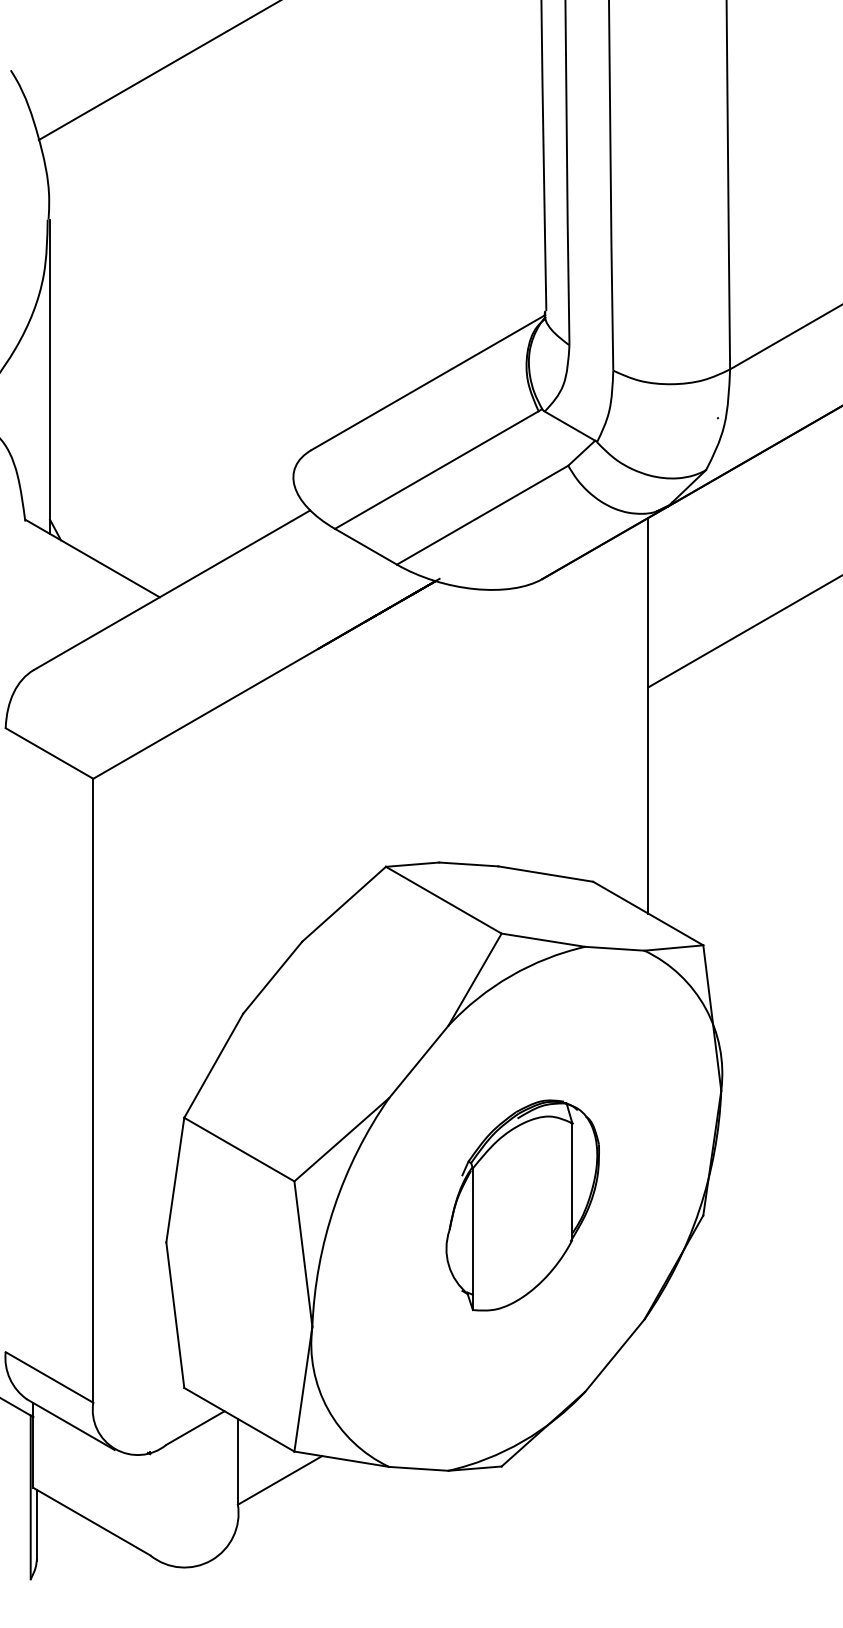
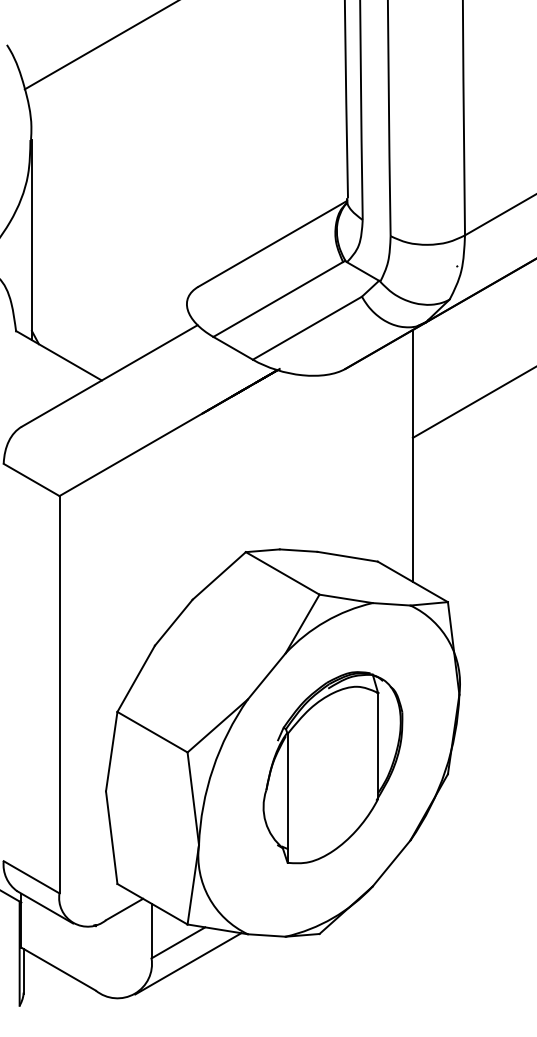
part: (522, 1205) -> (332, 767), size x1.43
line: (295, 1512) -> (188, 963), added

